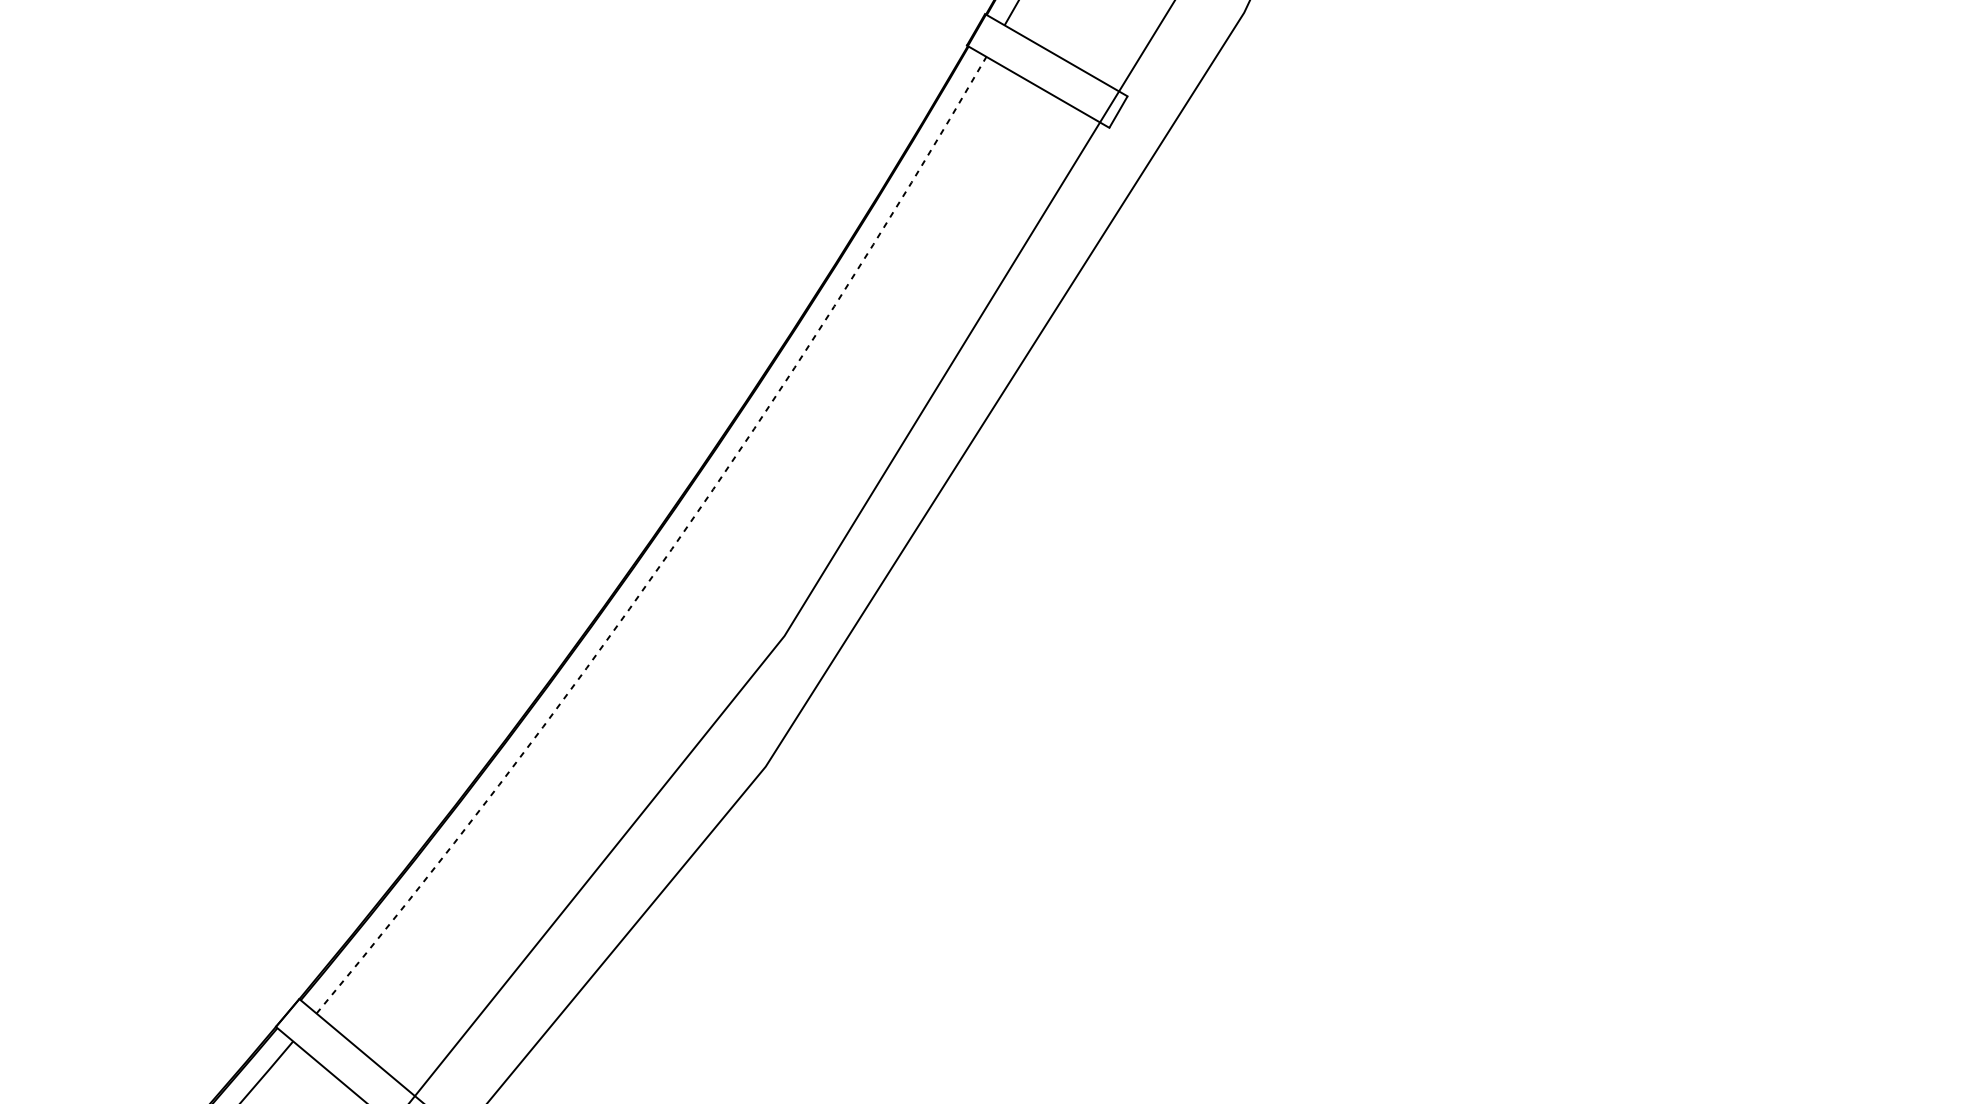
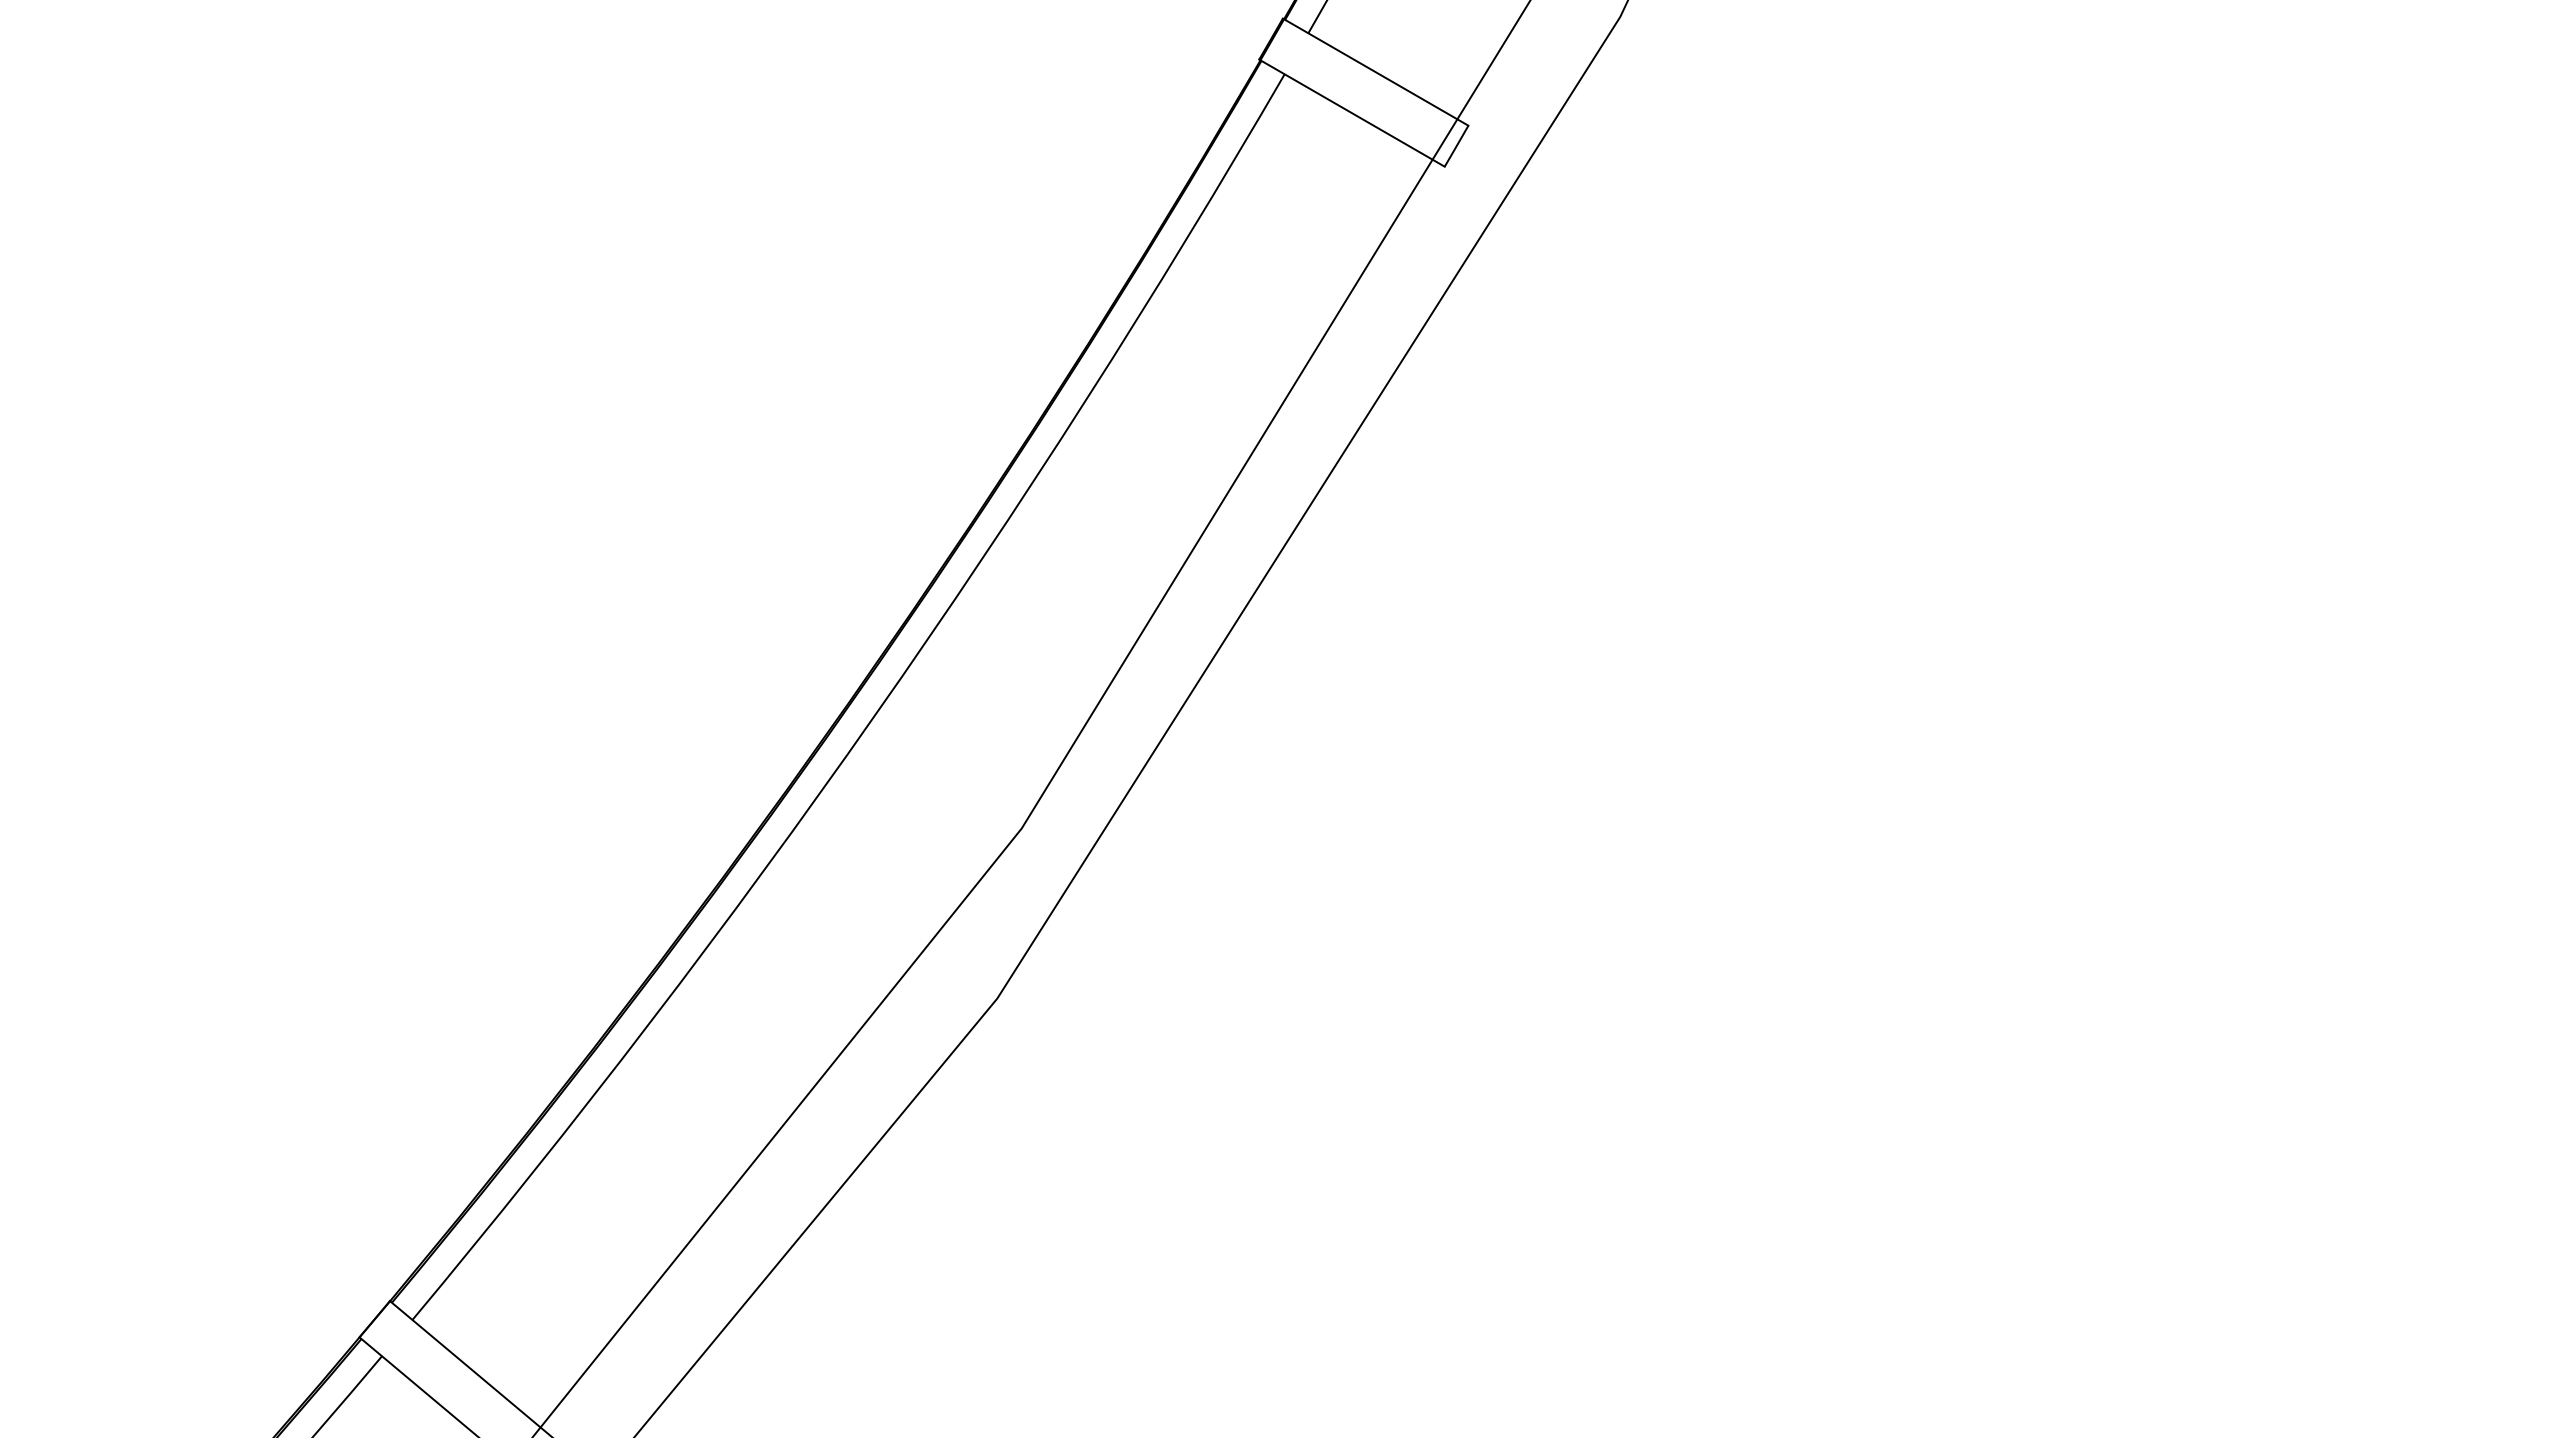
arc: (671, 549) -> (874, 715), dashed -> solid

